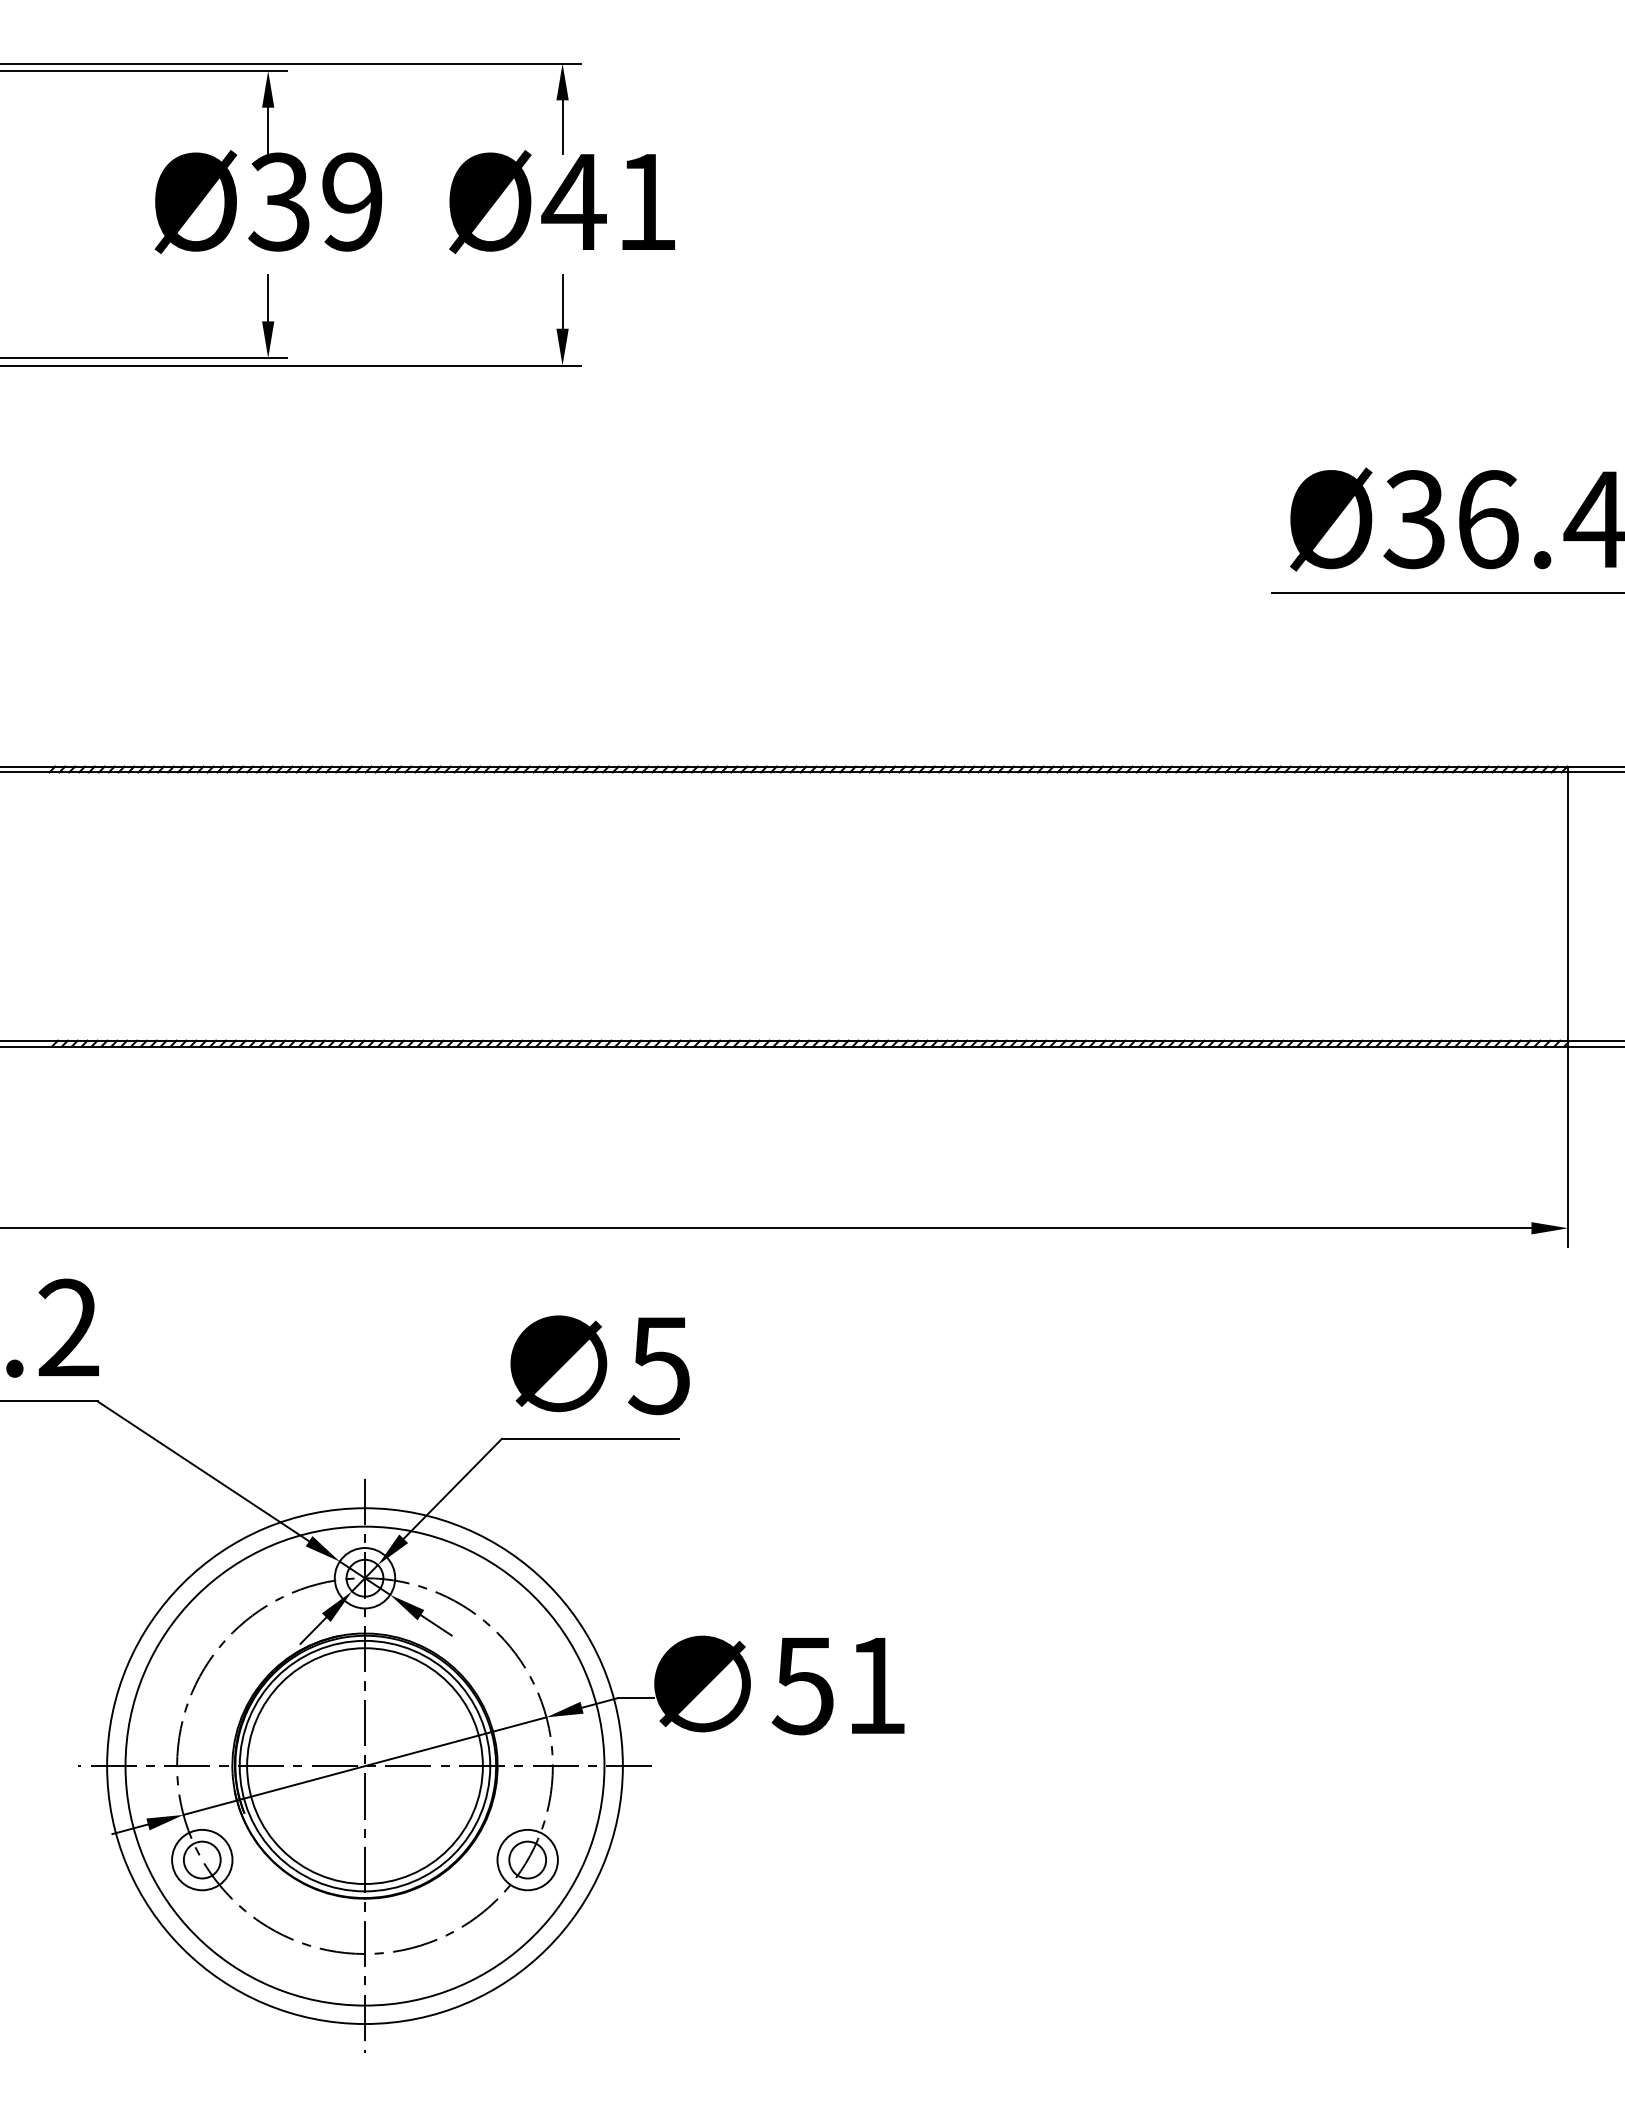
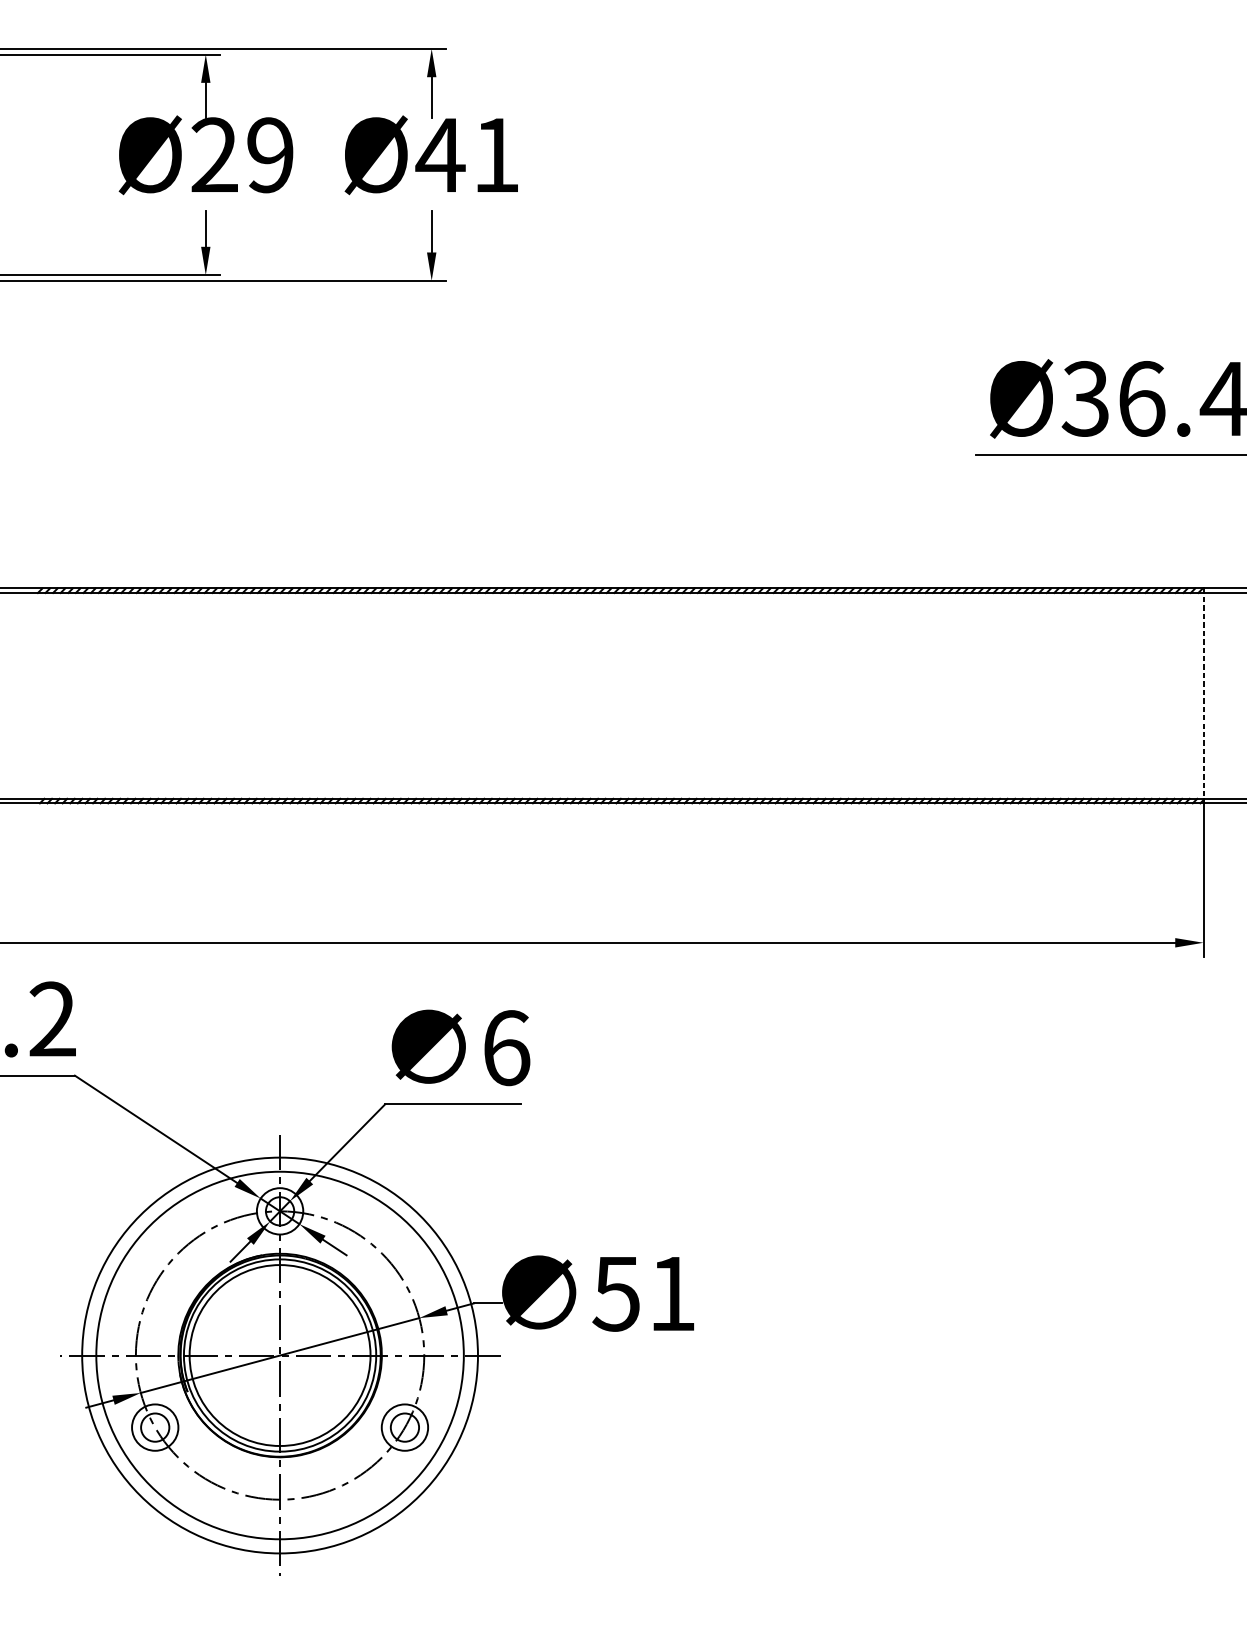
text: (279, 201) -> (214, 154), Ø39 -> Ø29
line: (1568, 906) -> (1203, 695), solid -> dashed
text: (659, 1365) -> (506, 1048), 5 -> 6

